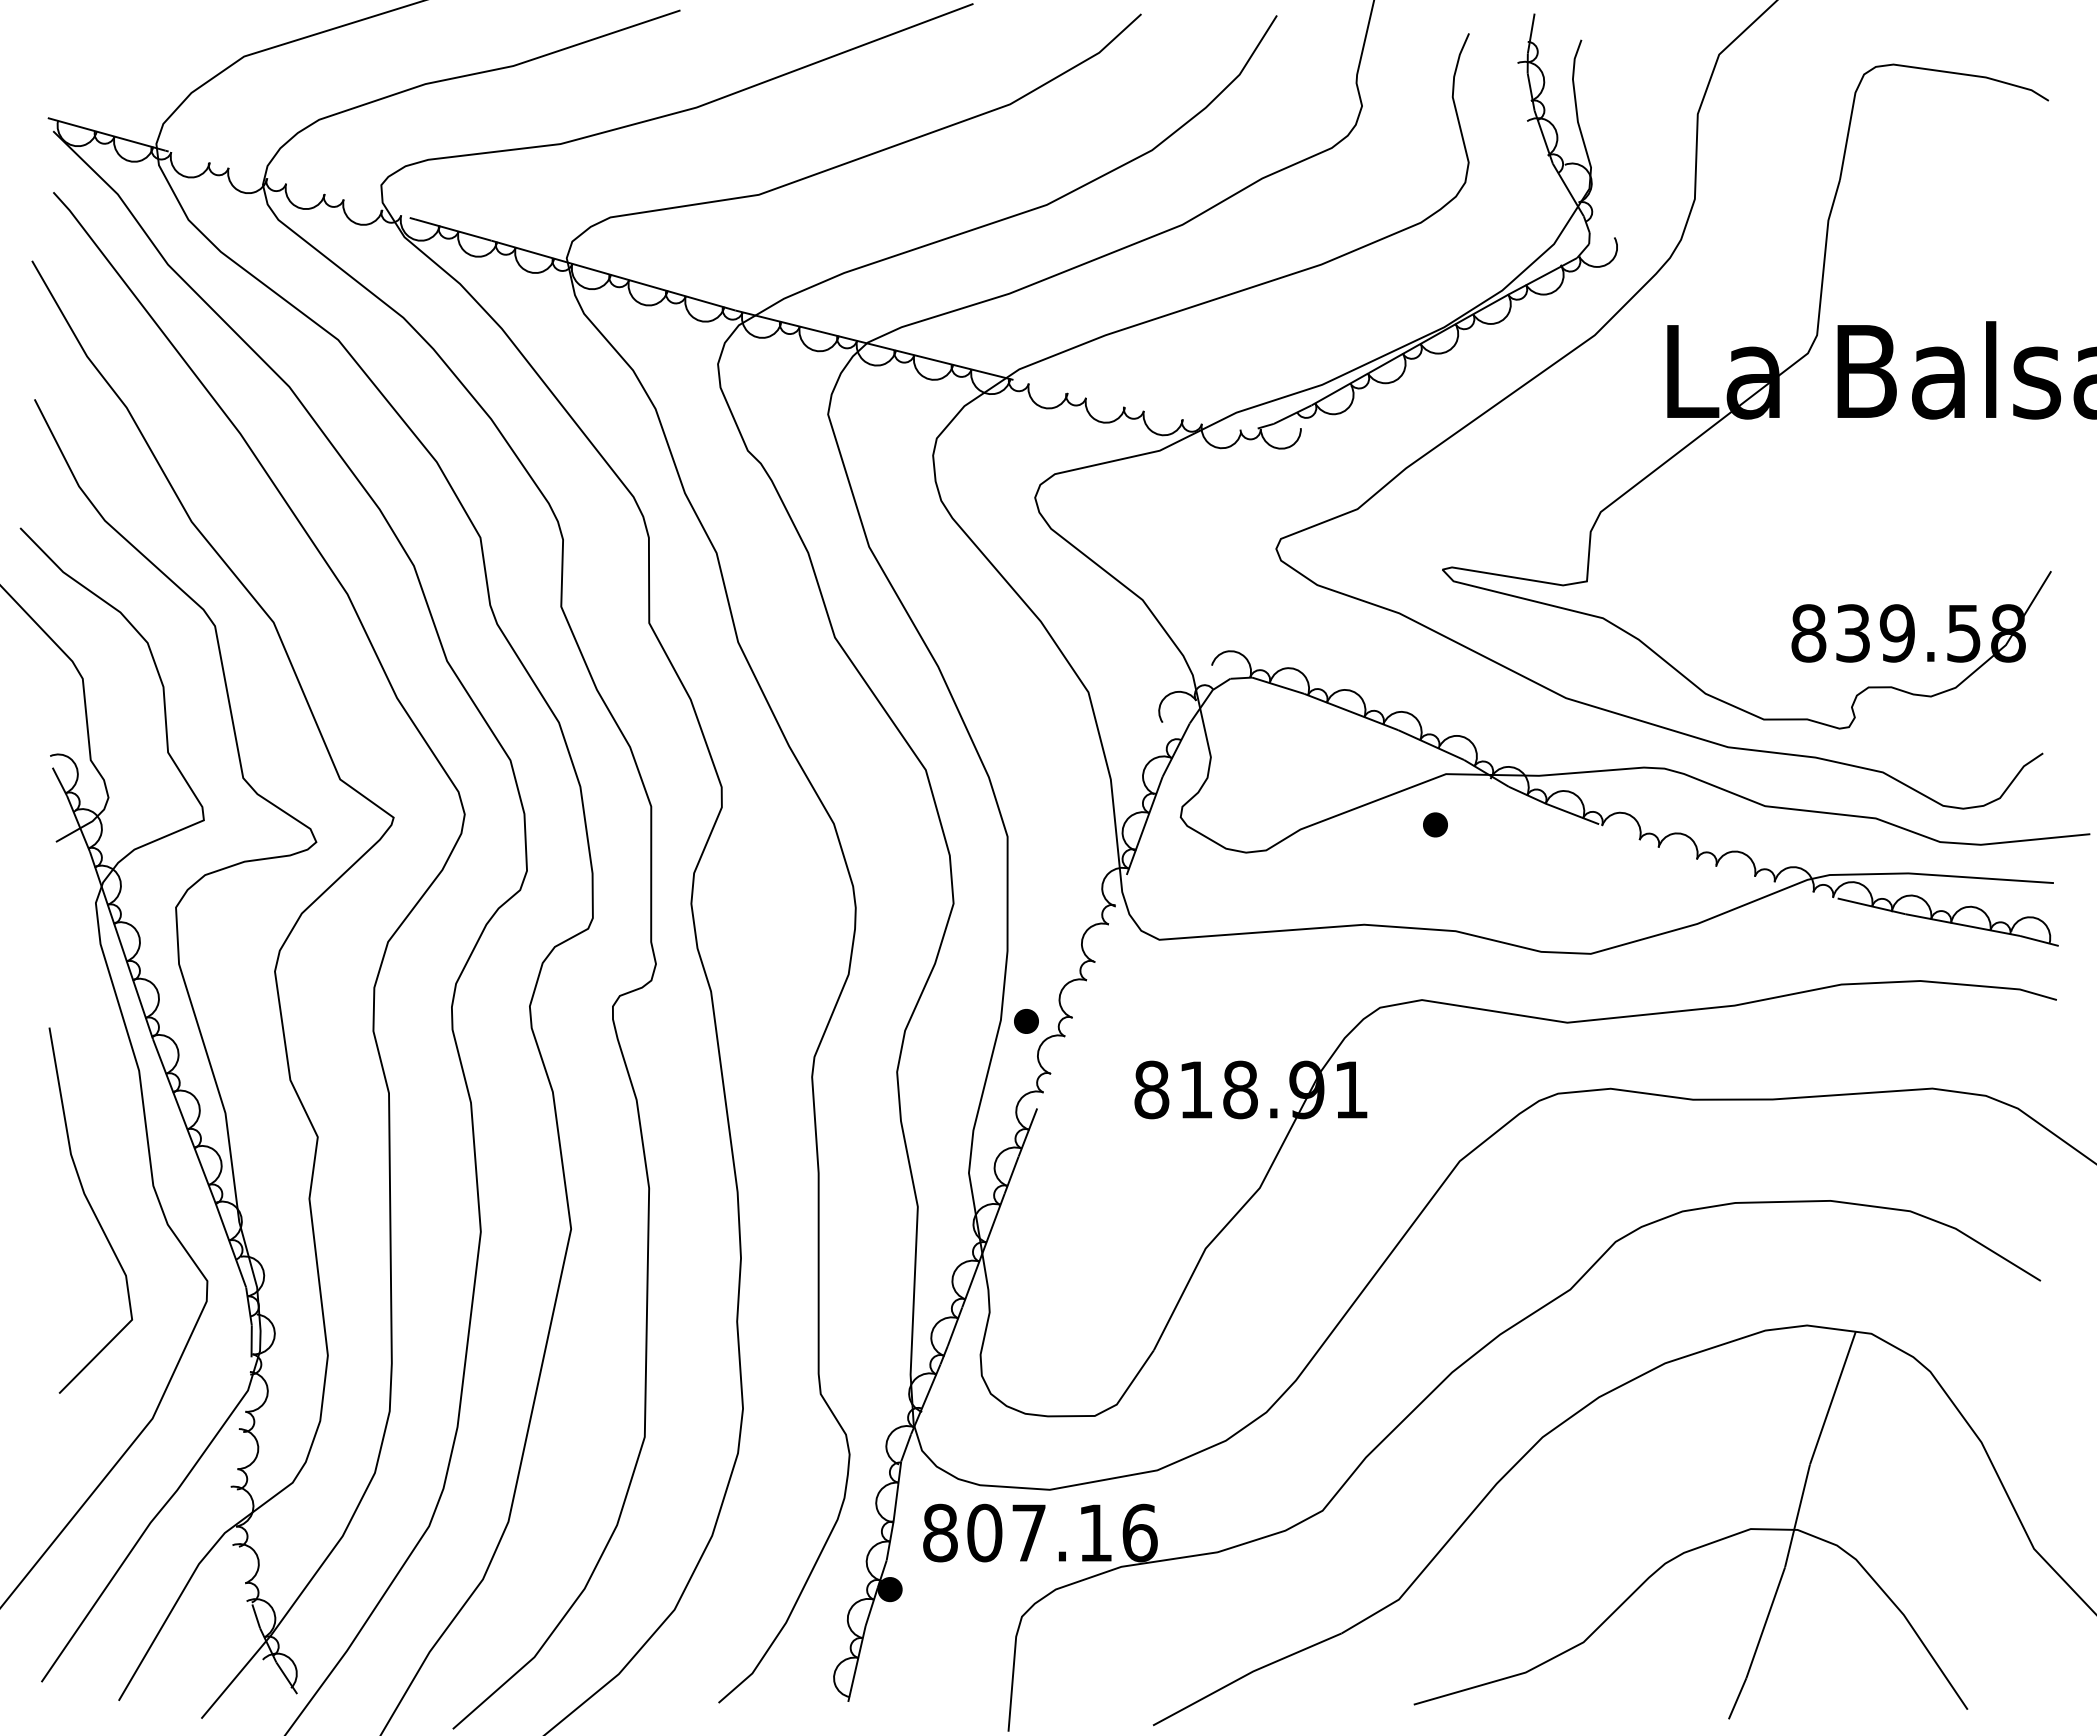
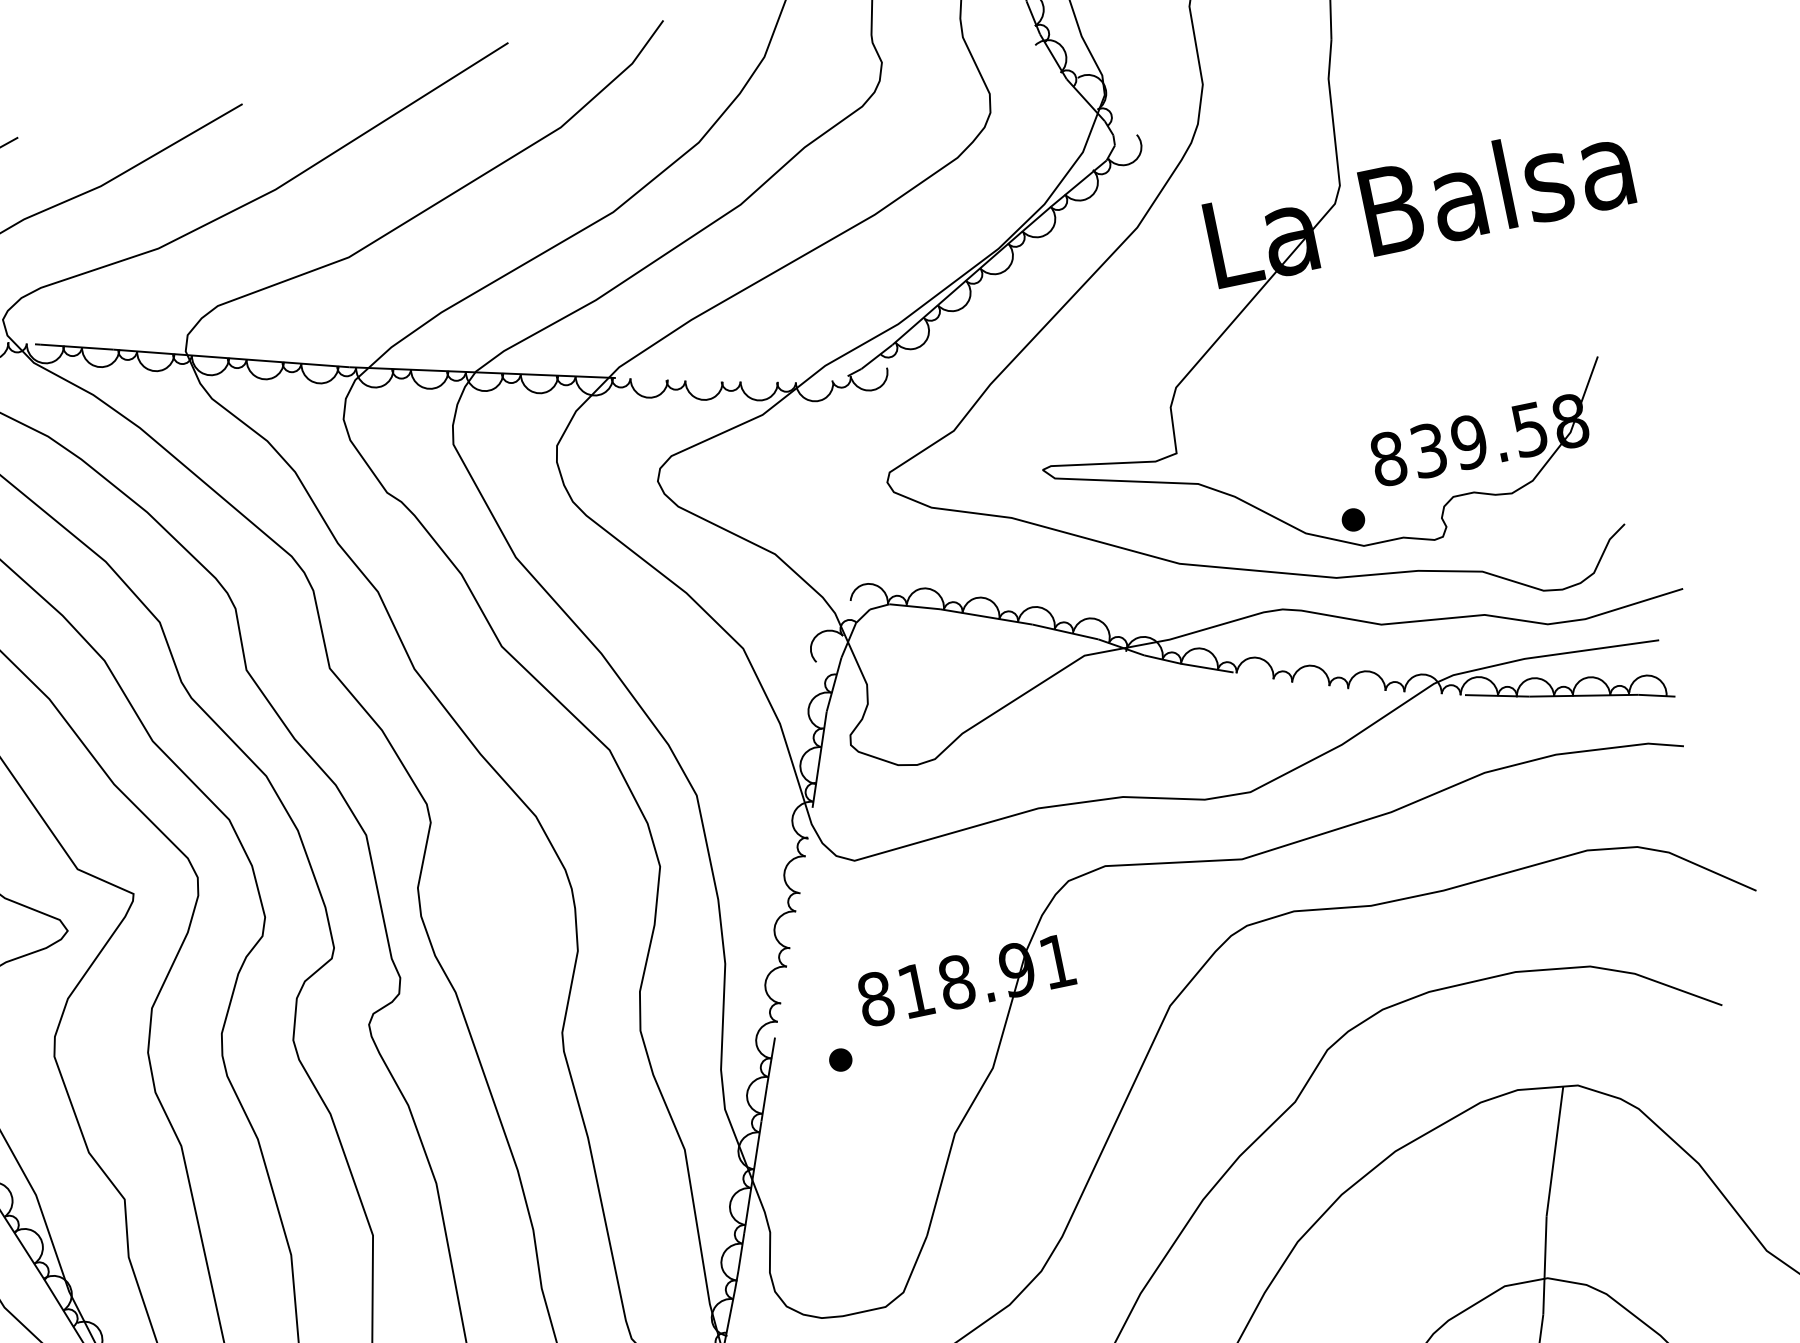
part: (1435, 824) -> (1353, 519), moved
part: (1026, 1021) -> (840, 1060), moved

